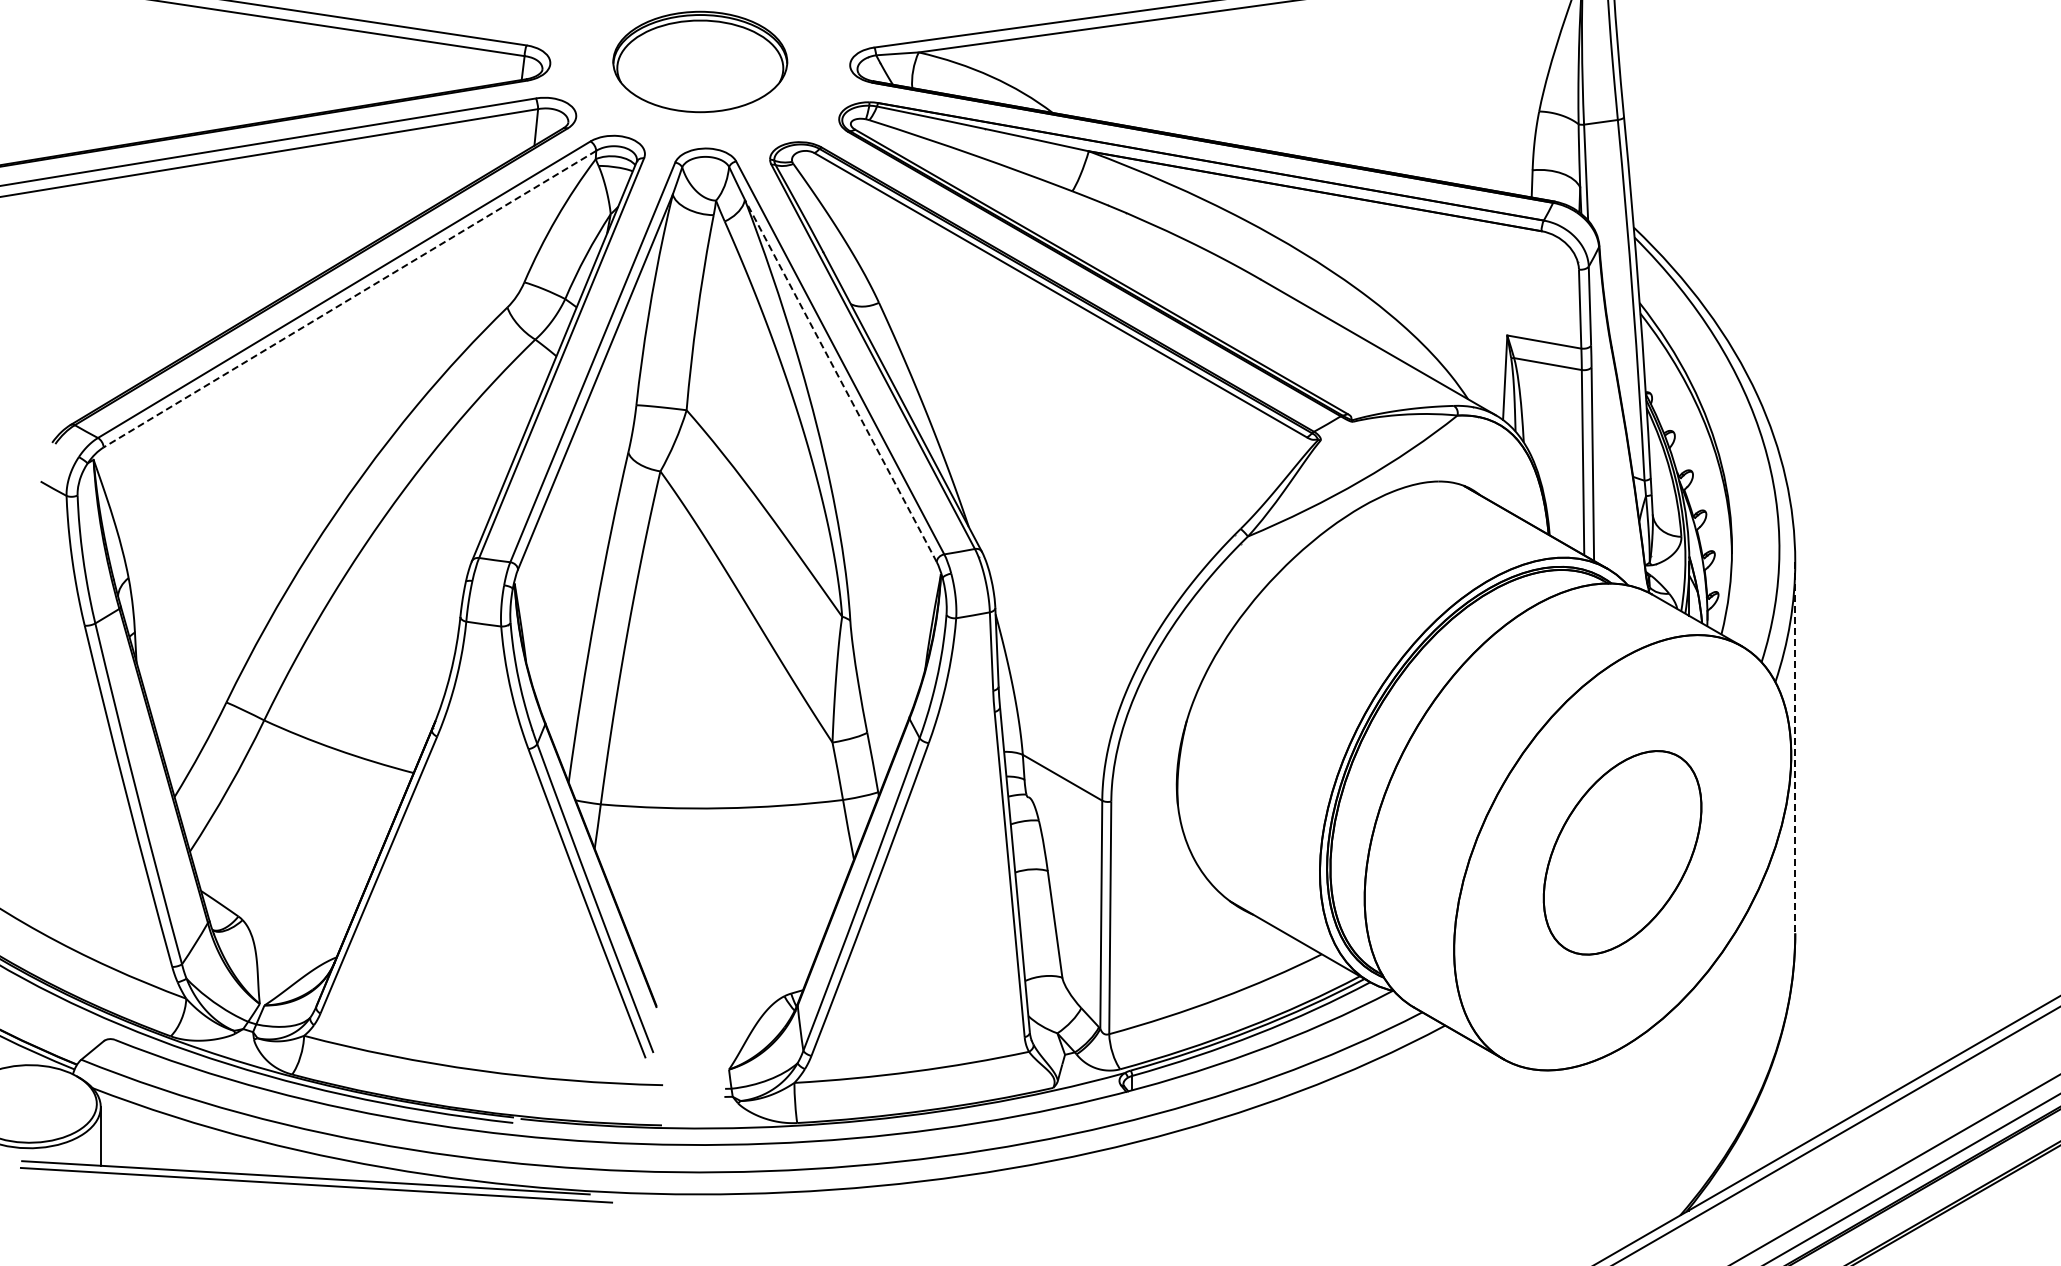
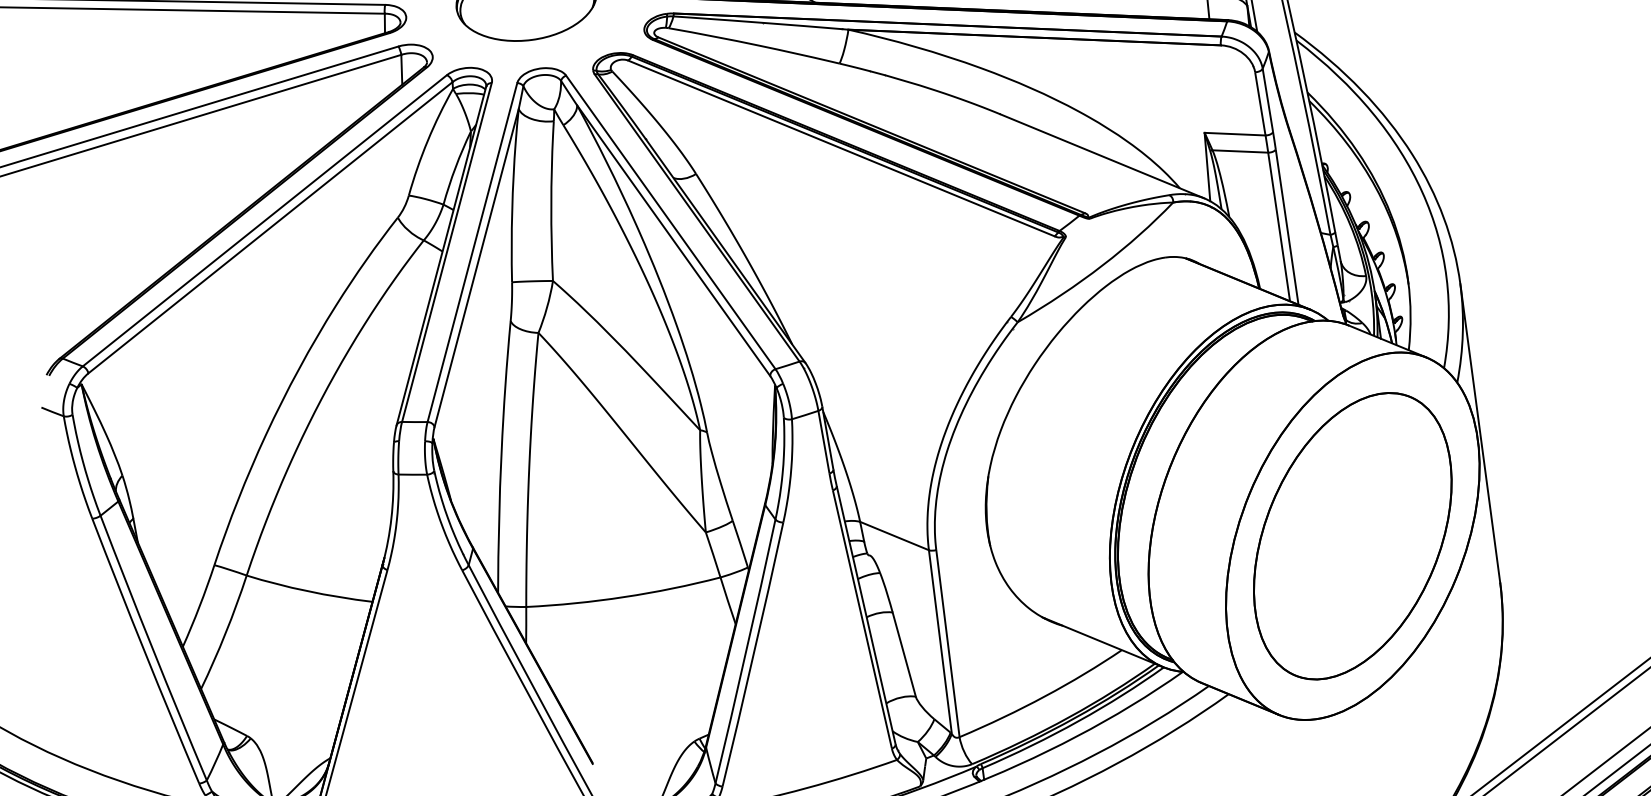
line: (349, 299) -> (270, 228), dashed -> solid
line: (840, 380) -> (673, 240), dashed -> solid
line: (1795, 747) -> (1480, 433), dashed -> solid
part: (1622, 852) -> (1352, 536), size x1.67

